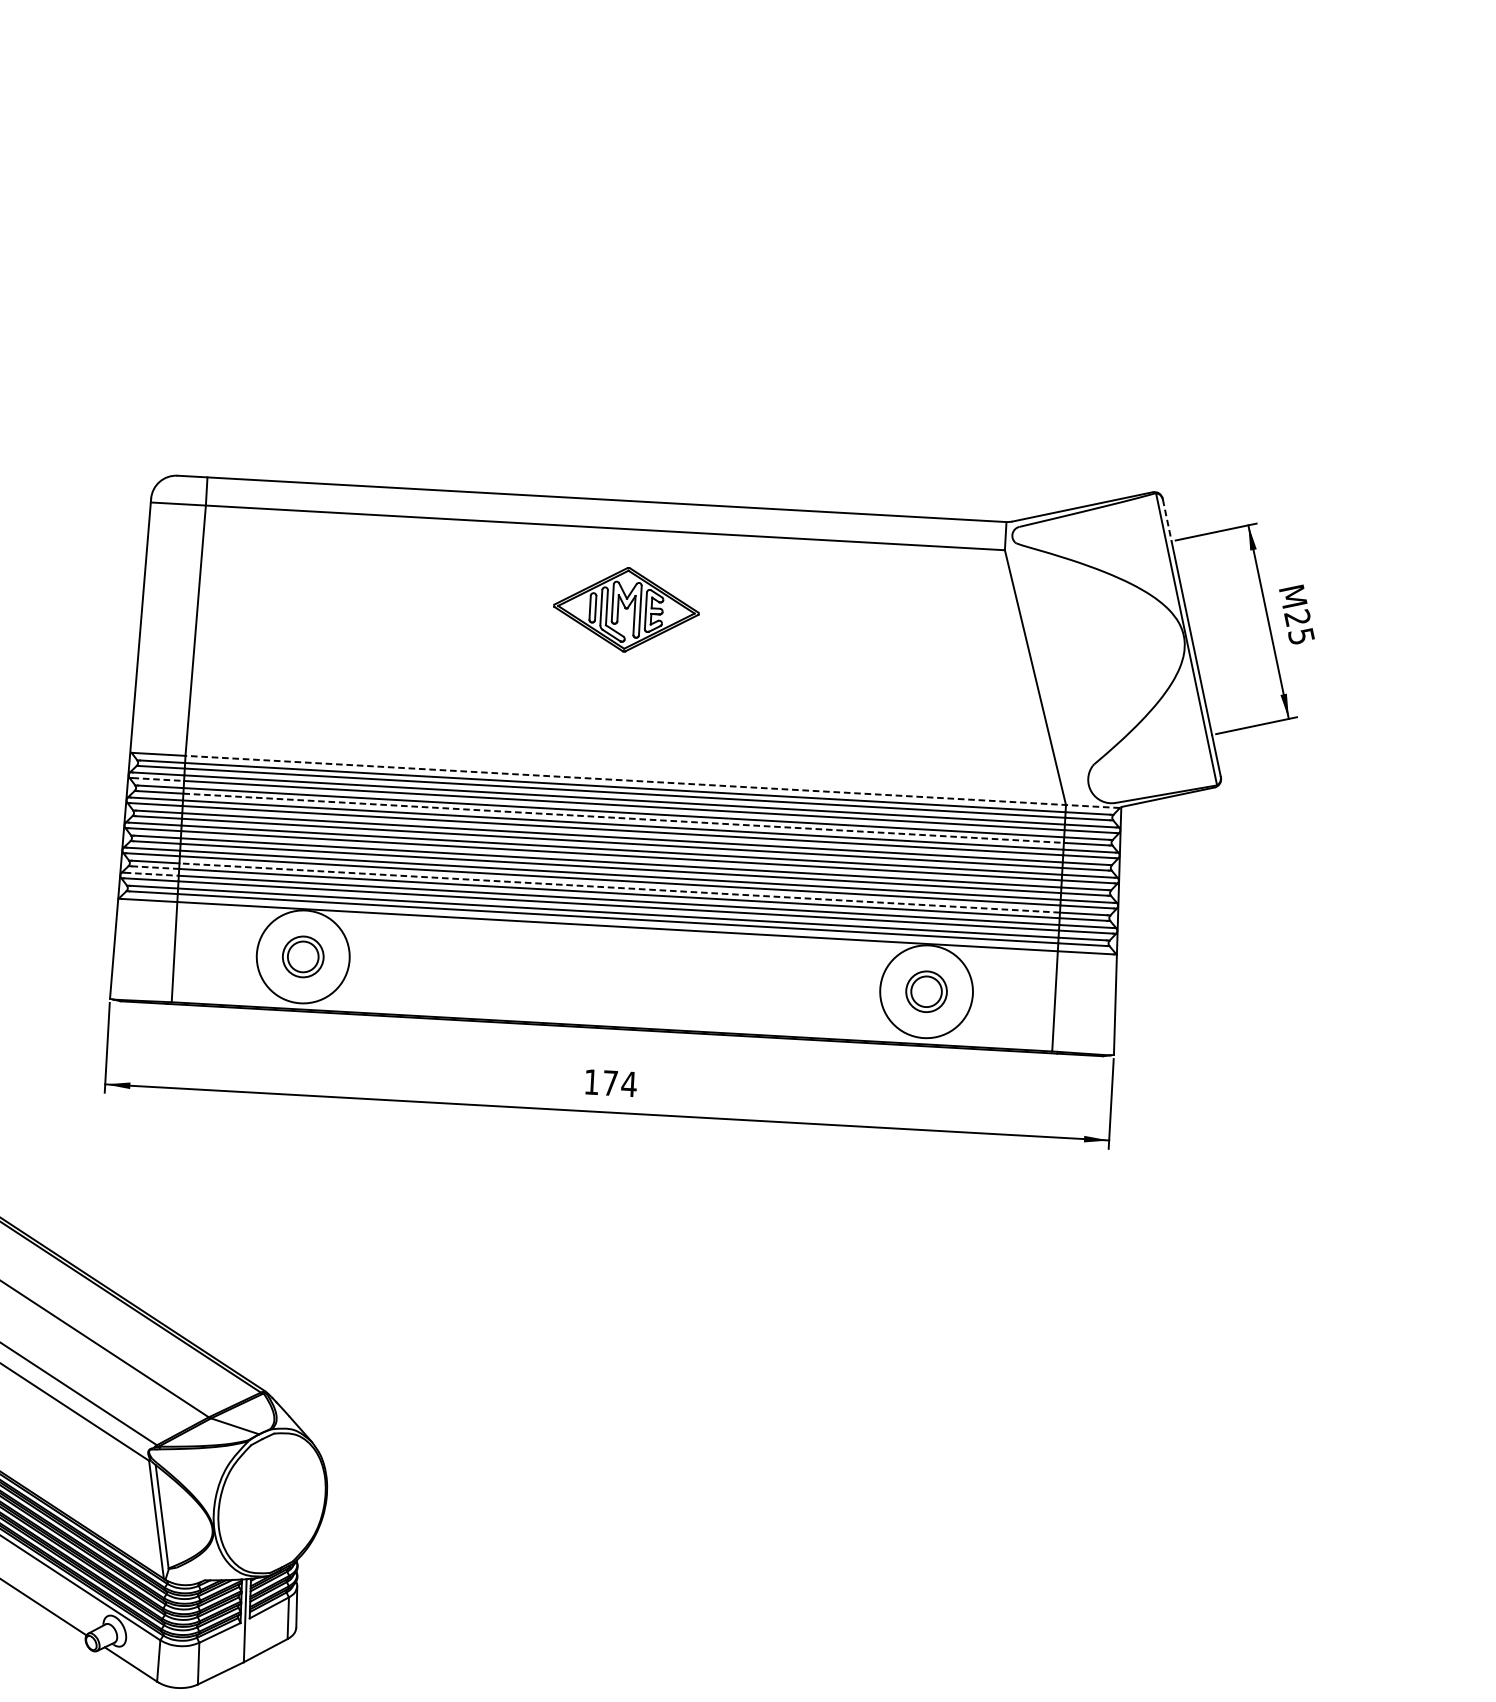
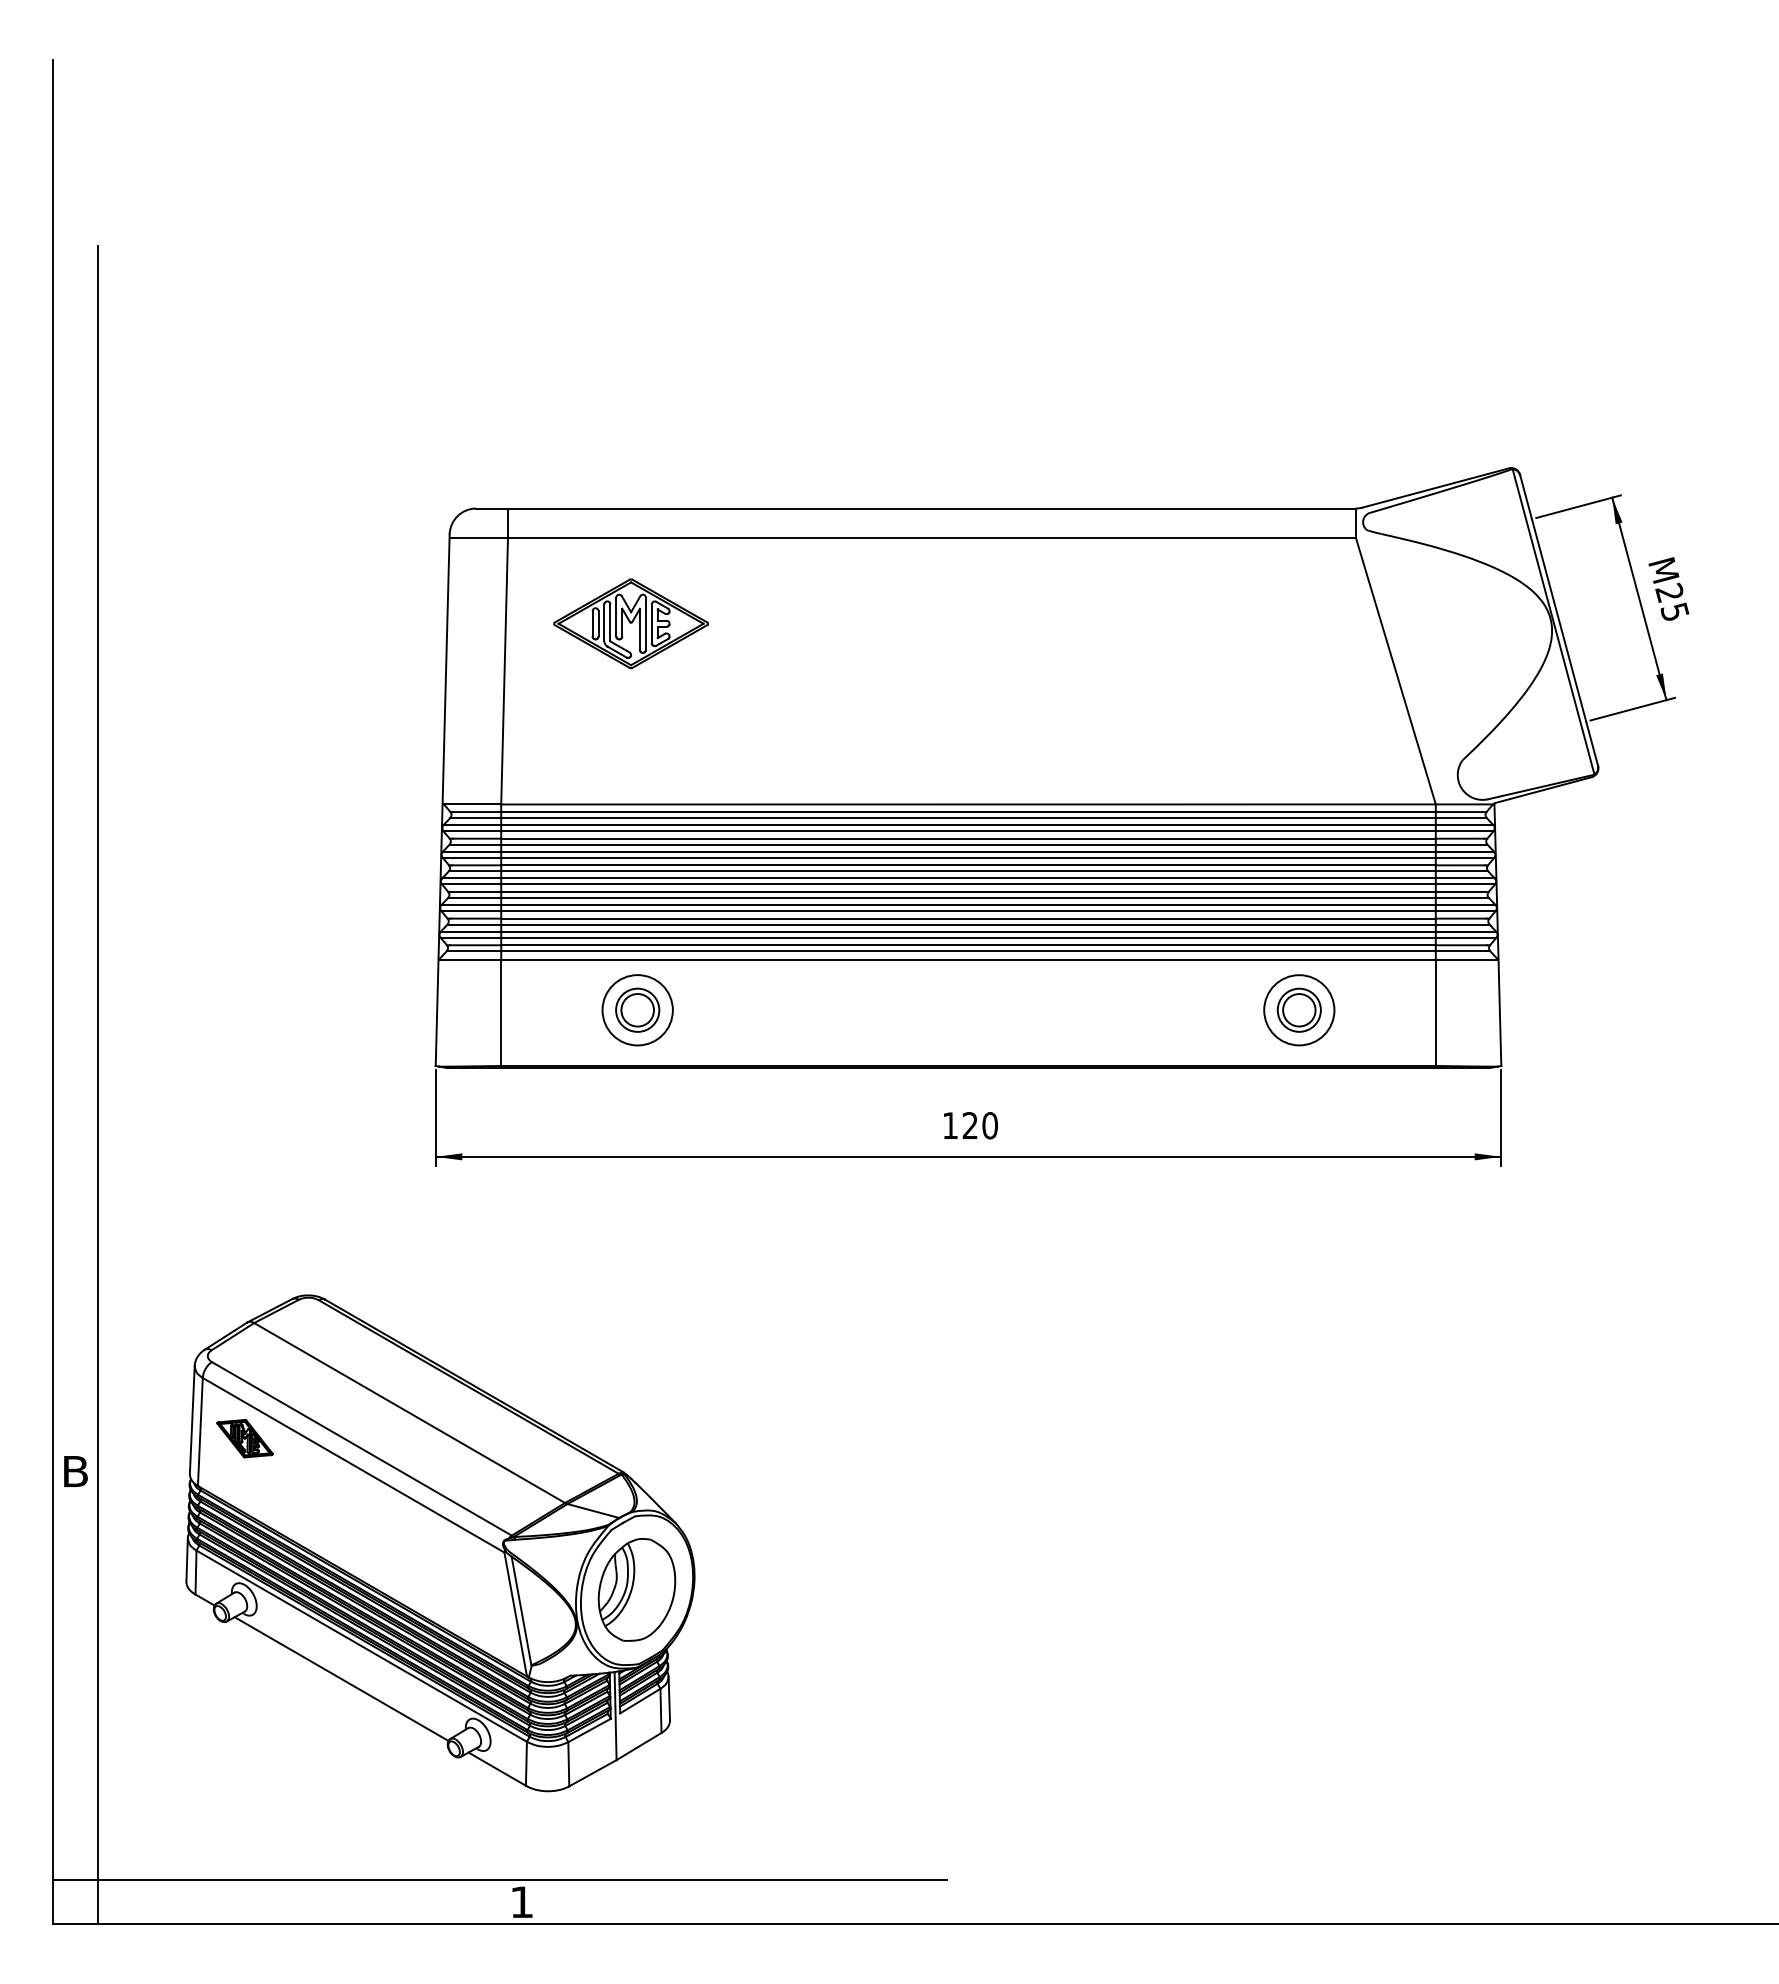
line: (1167, 520) -> (1526, 497), dashed -> solid
part: (625, 609) -> (630, 623), moved
line: (158, 779) -> (474, 831), dashed -> solid
line: (653, 782) -> (997, 804), dashed -> solid
line: (624, 818) -> (969, 844), dashed -> solid
line: (155, 867) -> (476, 924), dashed -> solid
line: (151, 874) -> (472, 931), dashed -> solid
line: (619, 887) -> (968, 918), dashed -> solid
circle: (303, 957) -> (637, 1010), size x0.71
circle: (926, 991) -> (1299, 1010), size x0.71
text: (620, 1083) -> (980, 1125), 174 -> 120
part: (271, 1502) -> (636, 1589), added

